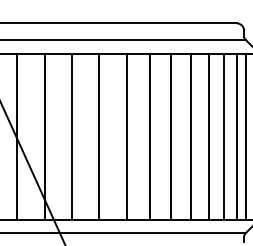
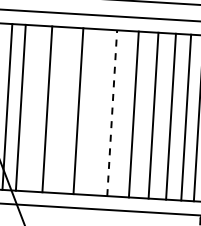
line: (72, 136) -> (21, 107), moved
line: (98, 136) -> (47, 109), moved
line: (126, 136) -> (78, 111), moved
line: (149, 136) -> (111, 113), solid -> dashed

